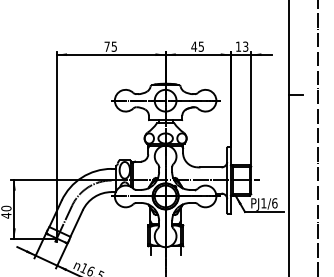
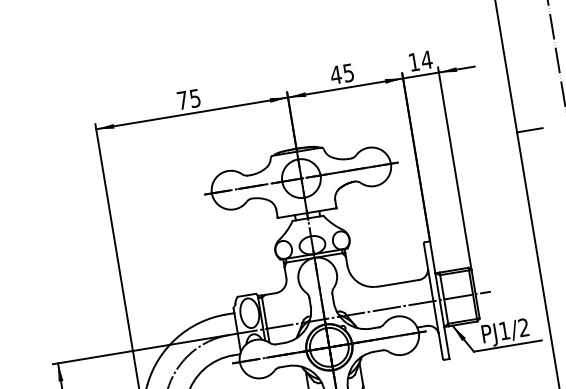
text: (245, 46) -> (426, 59), 13 -> 14
text: (274, 203) -> (523, 328), PJ1/6 -> PJ1/2

